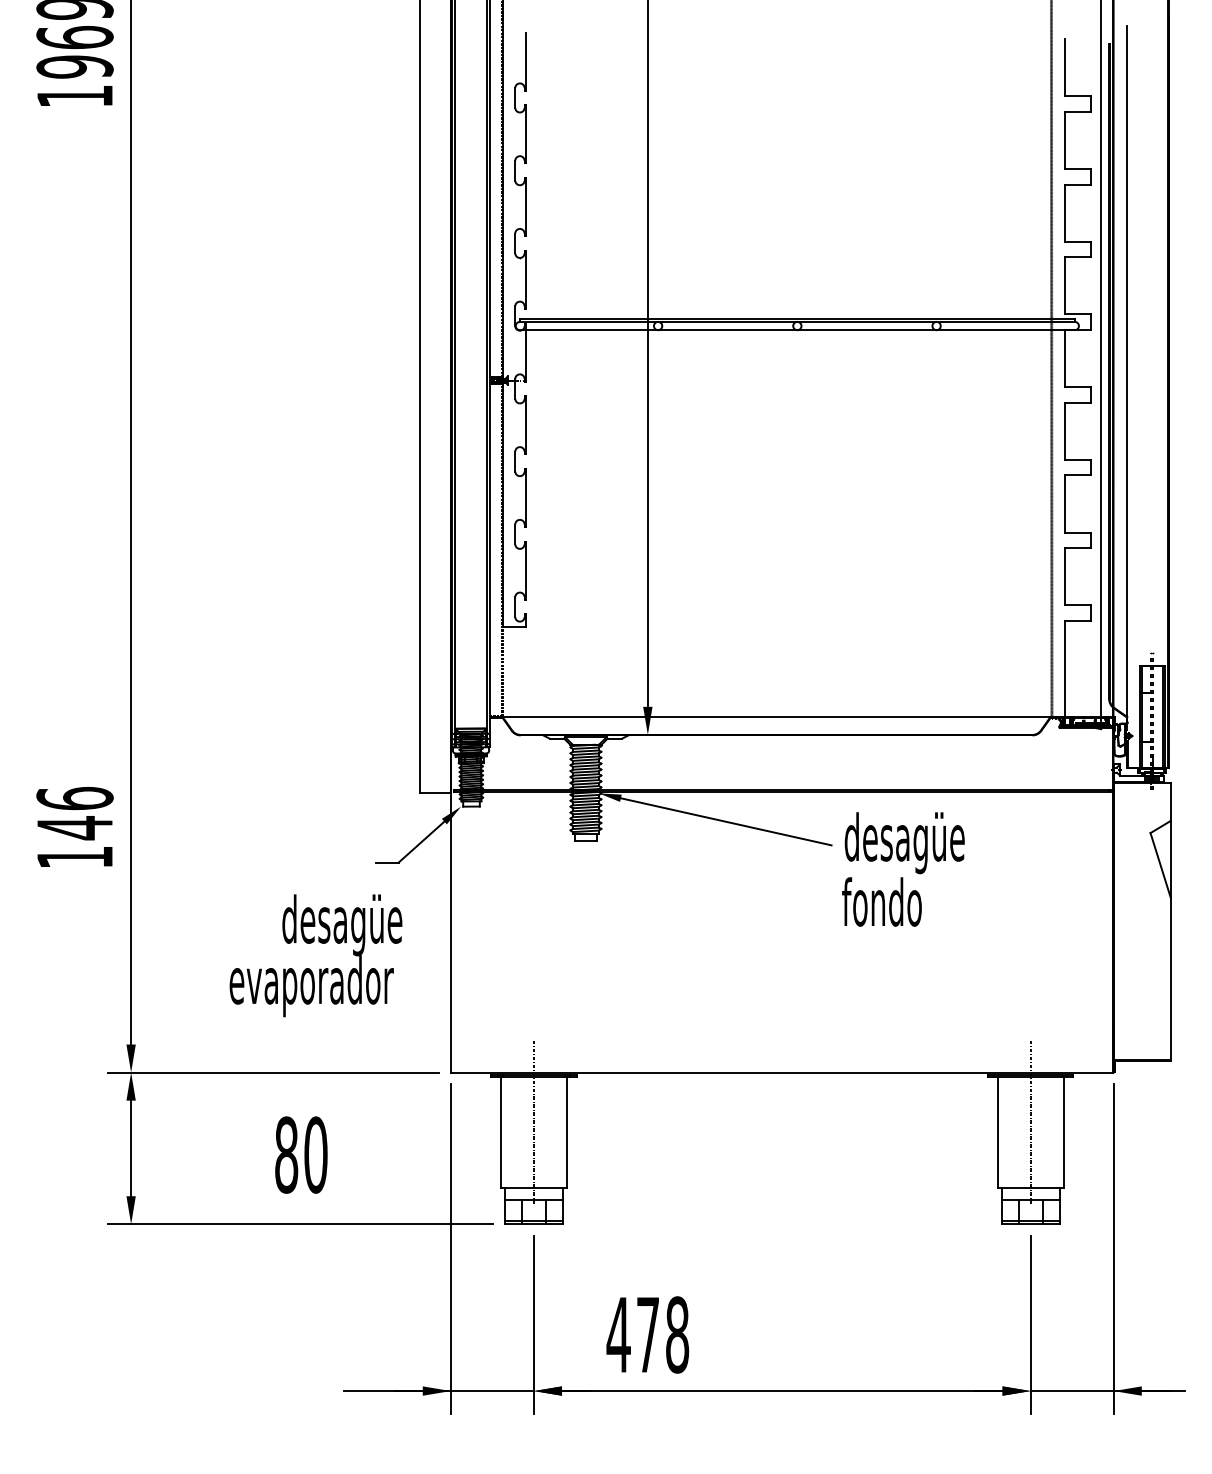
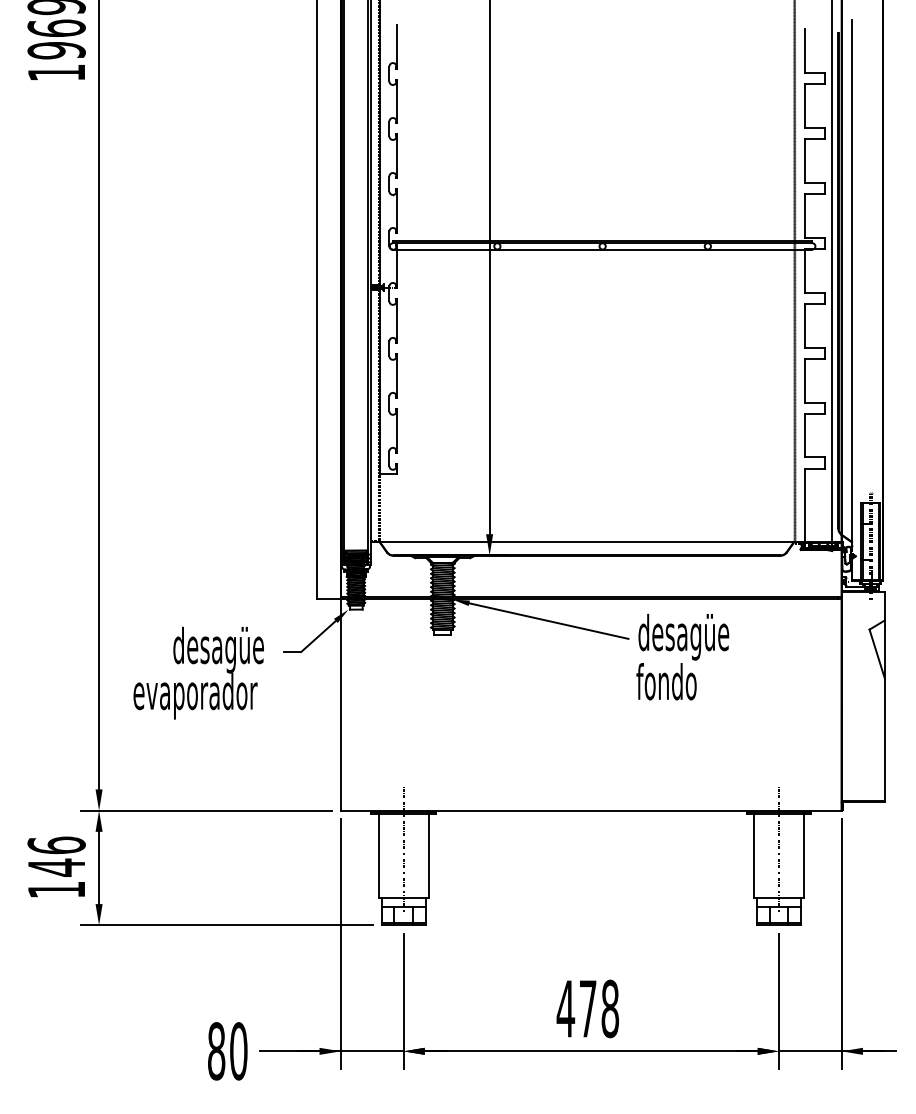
text: (74, 826) -> (56, 866), moved
text: (315, 955) -> (198, 673), moved
text: (301, 1154) -> (227, 1050), moved
text: (647, 1334) -> (587, 1008), moved

